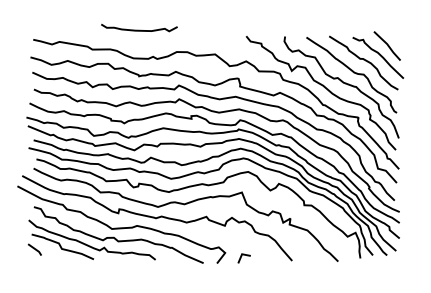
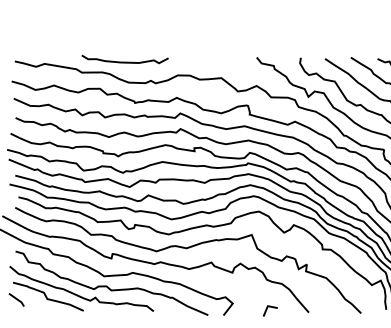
curve: (139, 29) -> (125, 61), moved
line: (241, 258) -> (267, 311), moved

